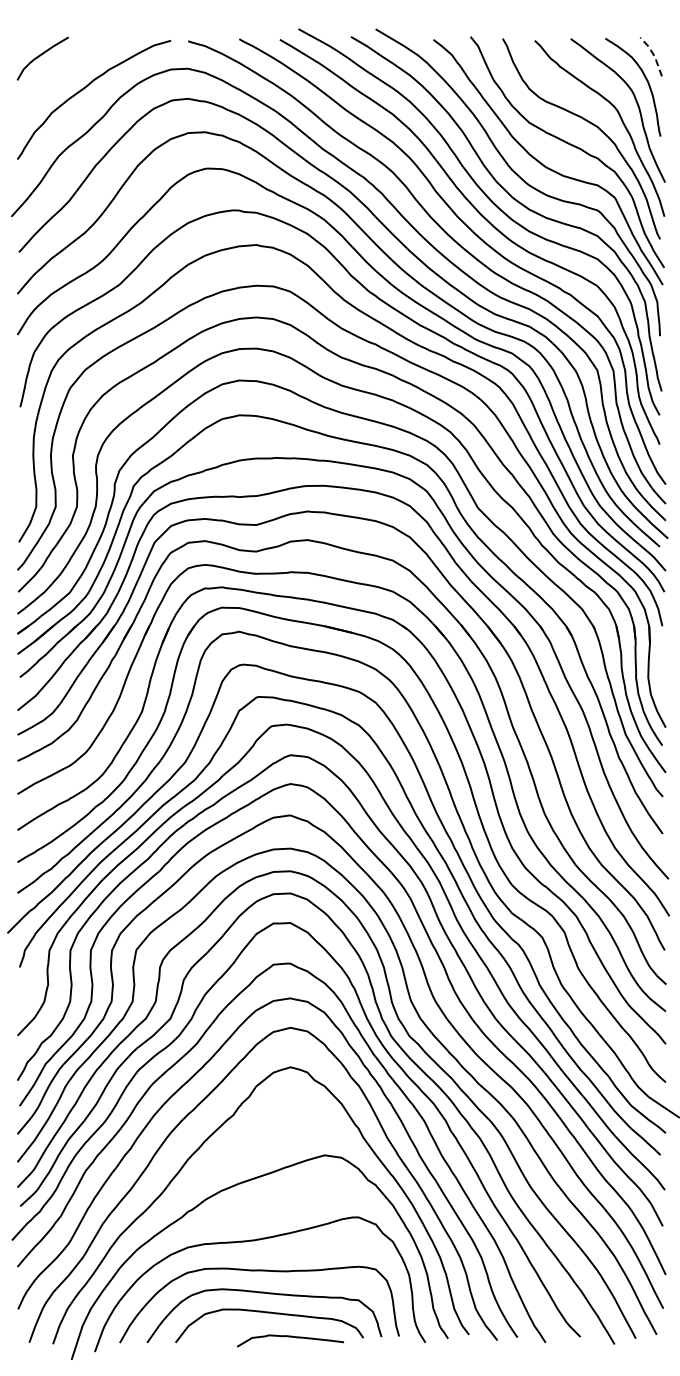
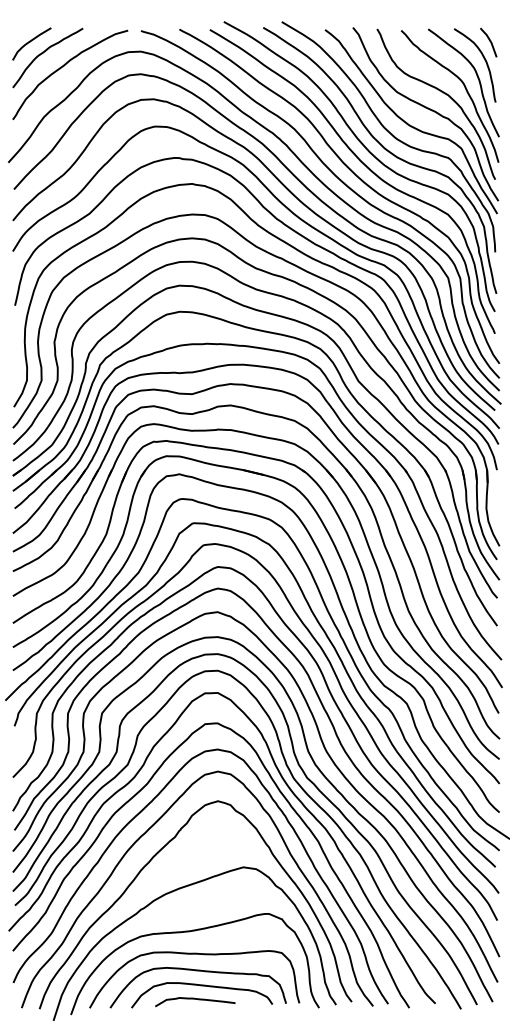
line: (653, 55) -> (490, 41), dashed -> solid
curve: (60, 69) -> (45, 52), added
curve: (290, 1337) -> (195, 999), moved

